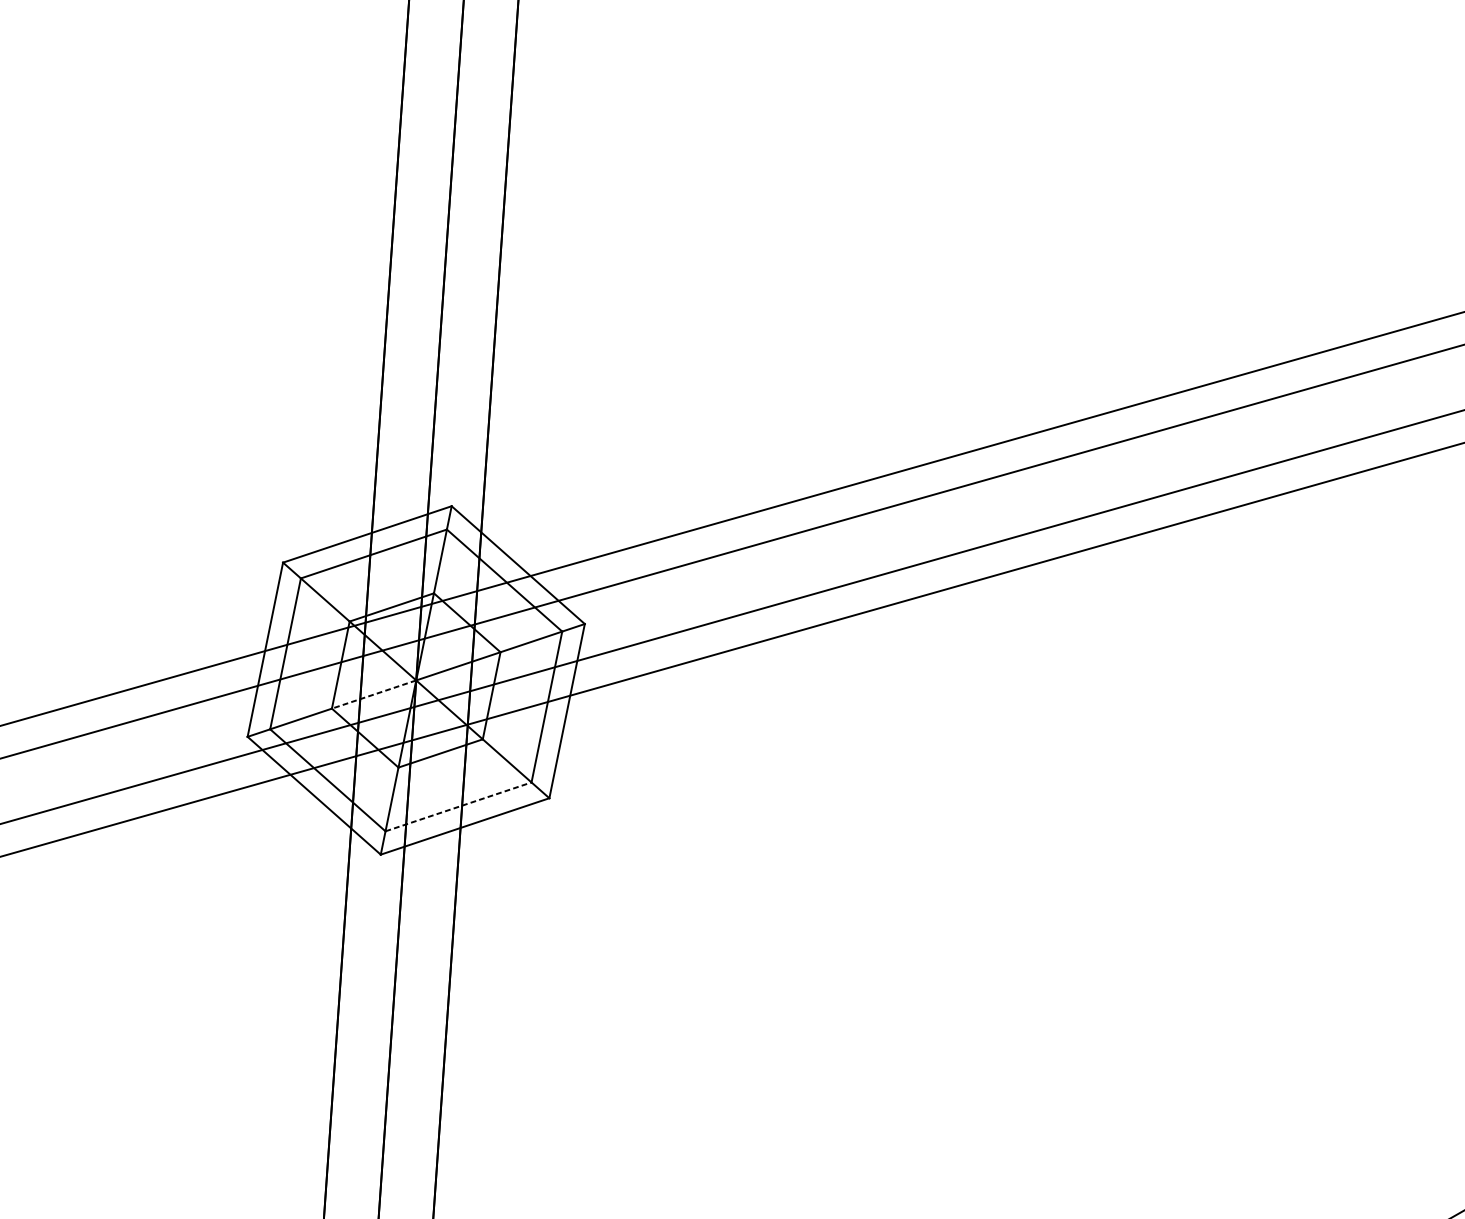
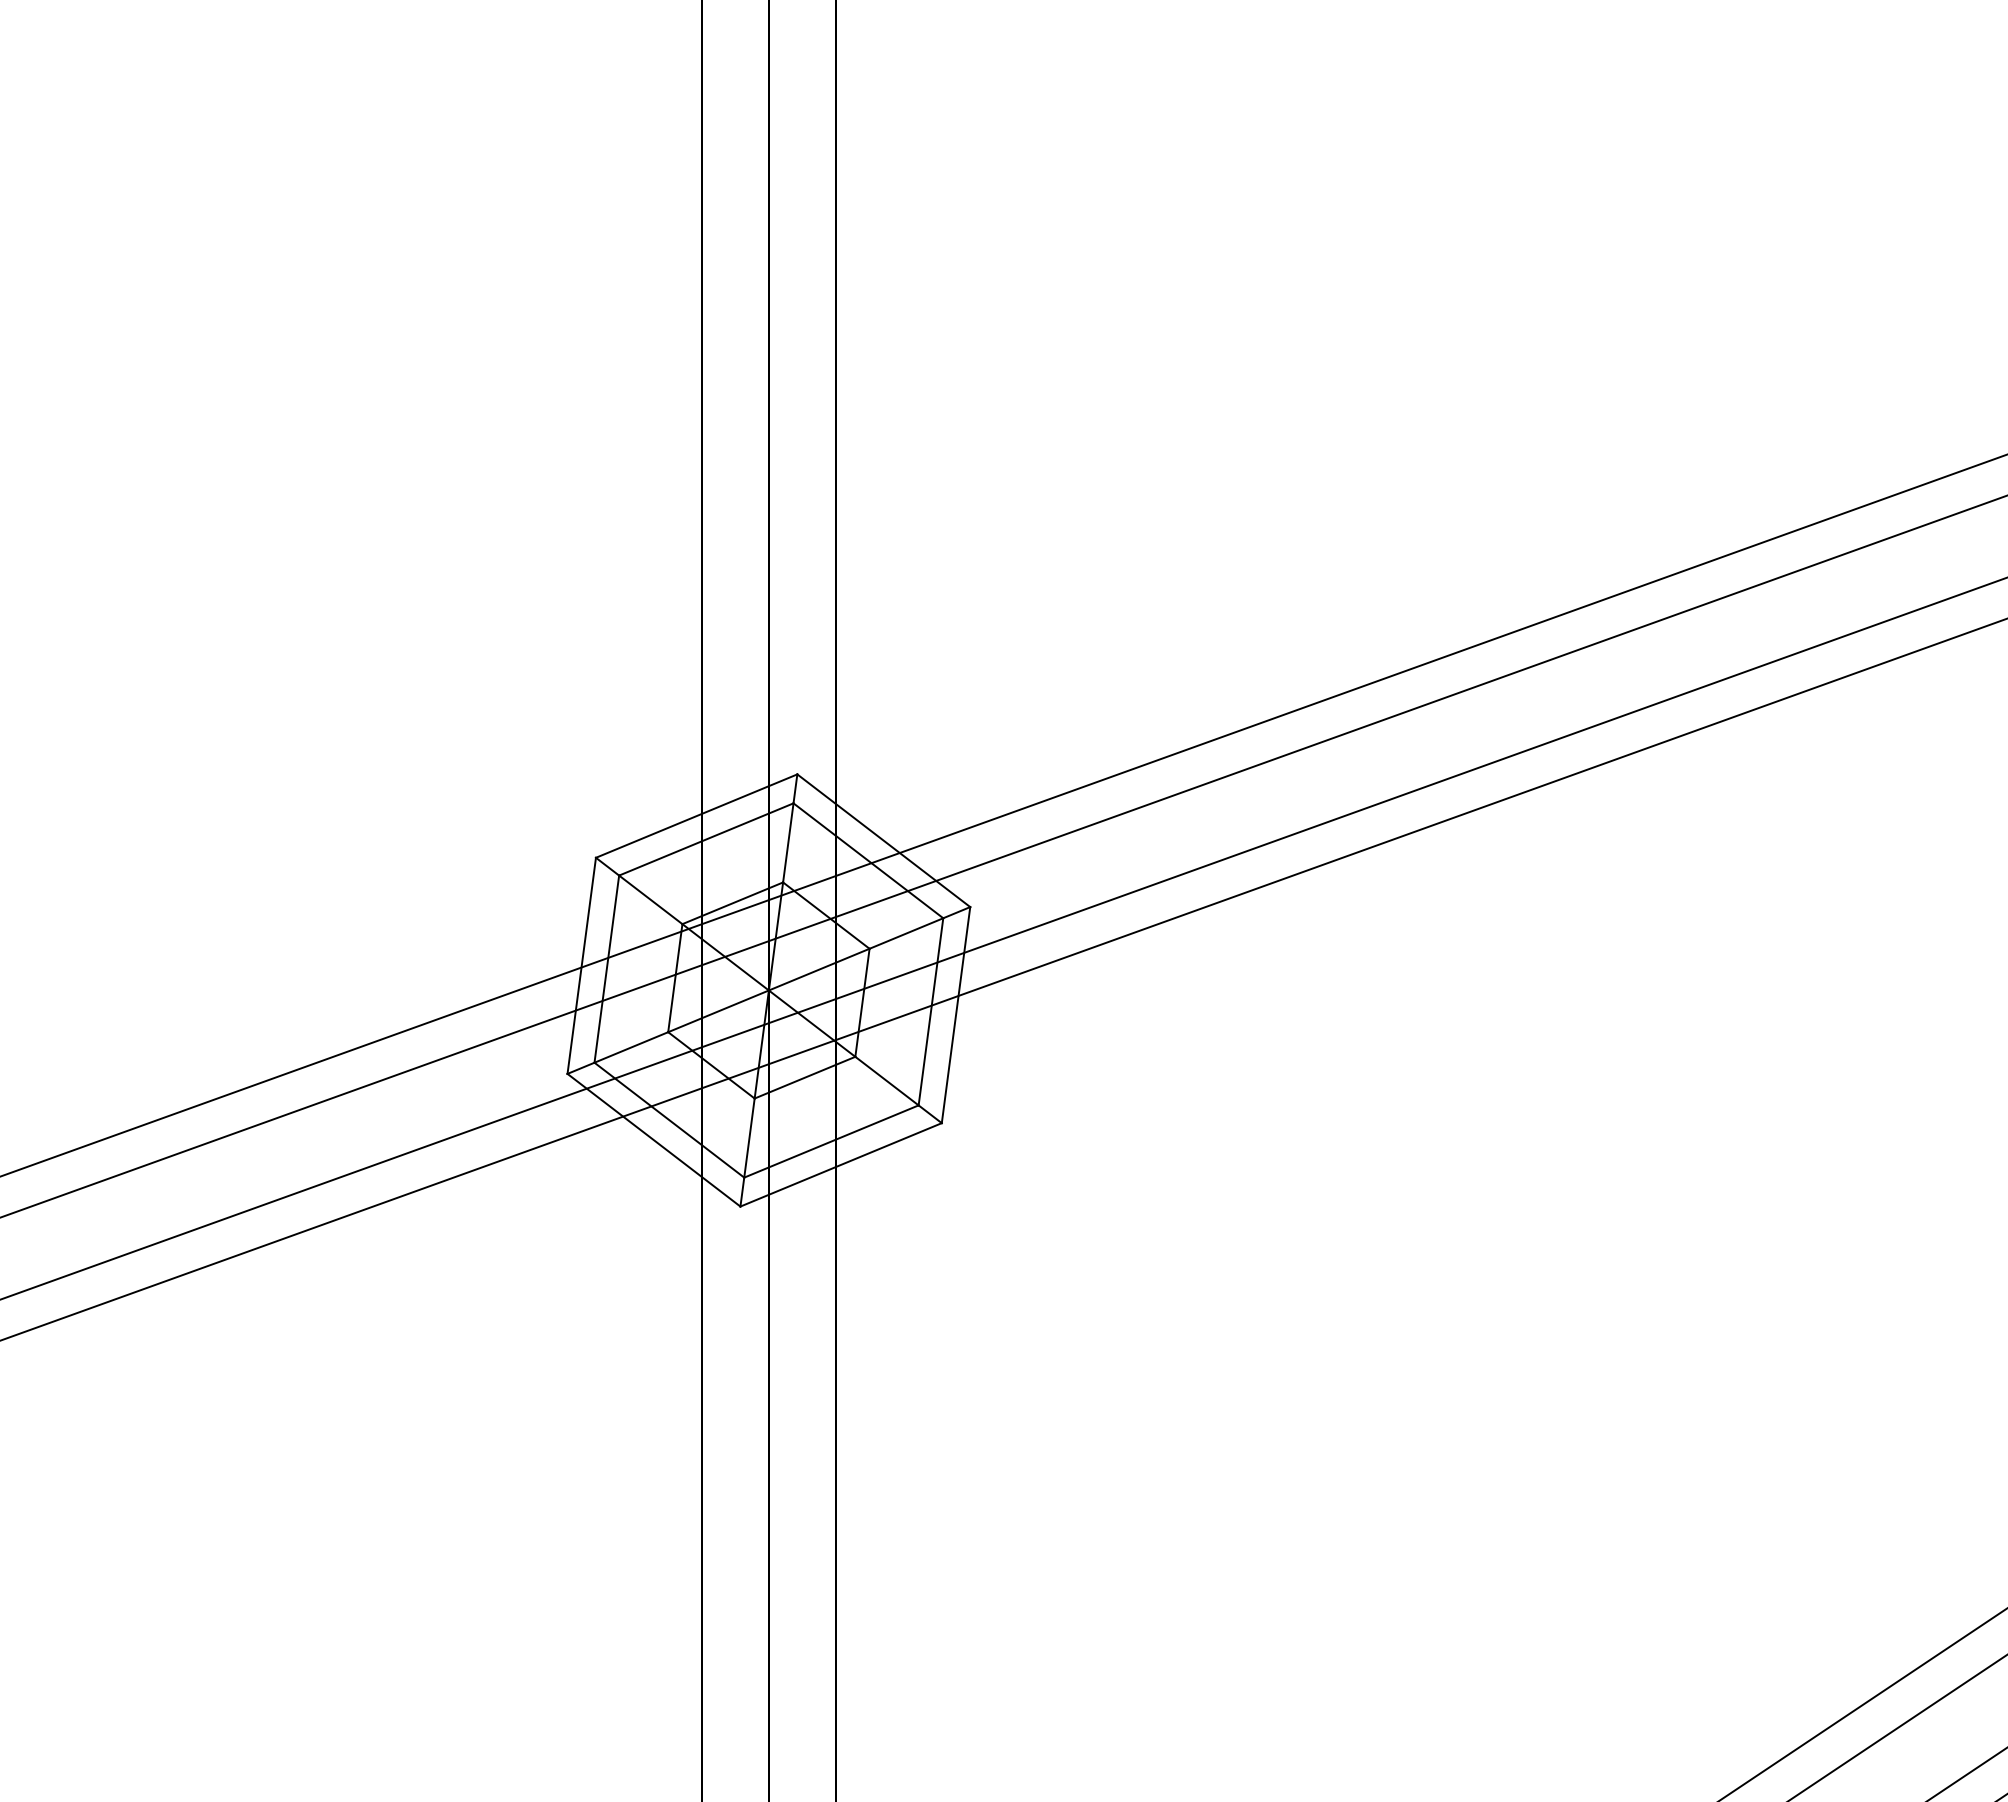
line: (374, 694) -> (718, 1011), dashed -> solid
line: (458, 806) -> (831, 1141), dashed -> solid

